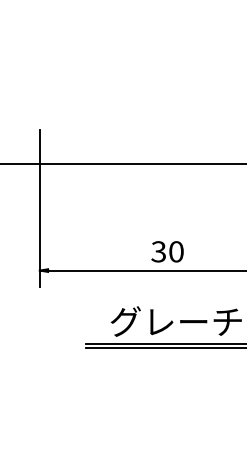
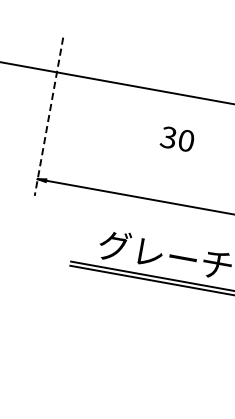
line: (39, 208) -> (48, 116), solid -> dashed
text: (167, 251) -> (177, 138), moved

